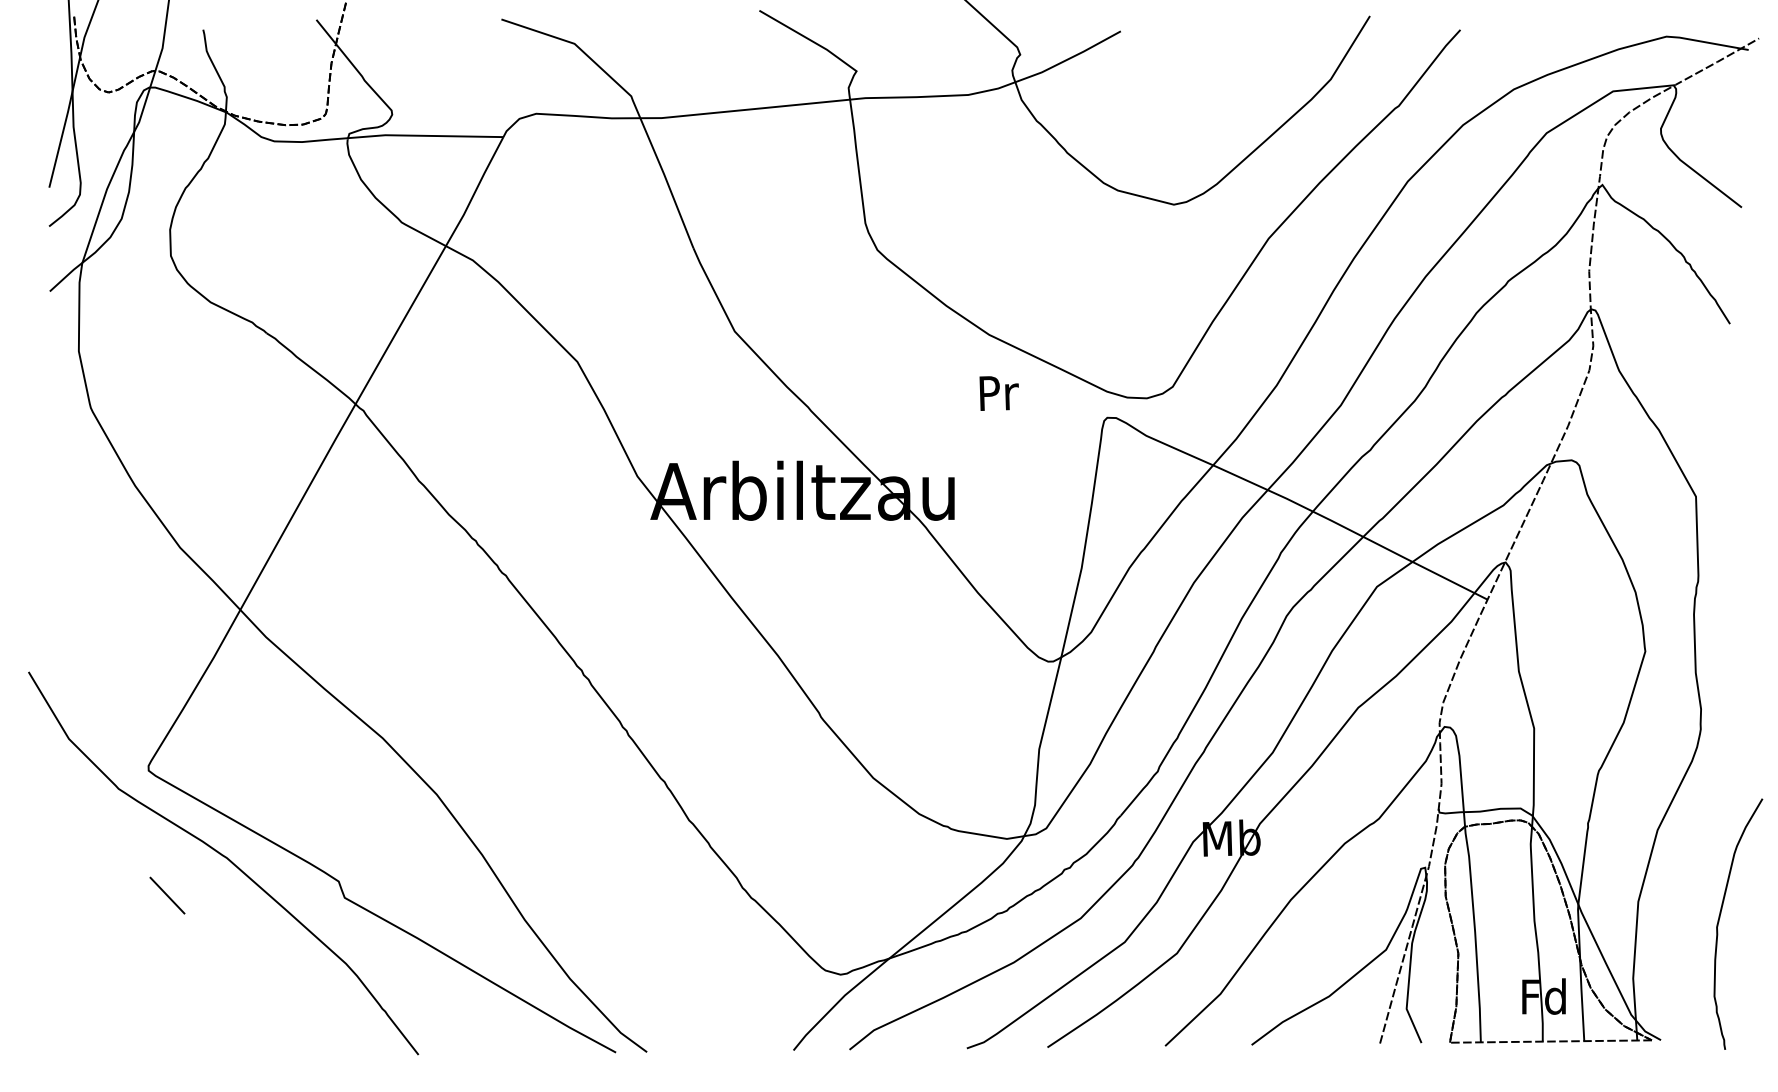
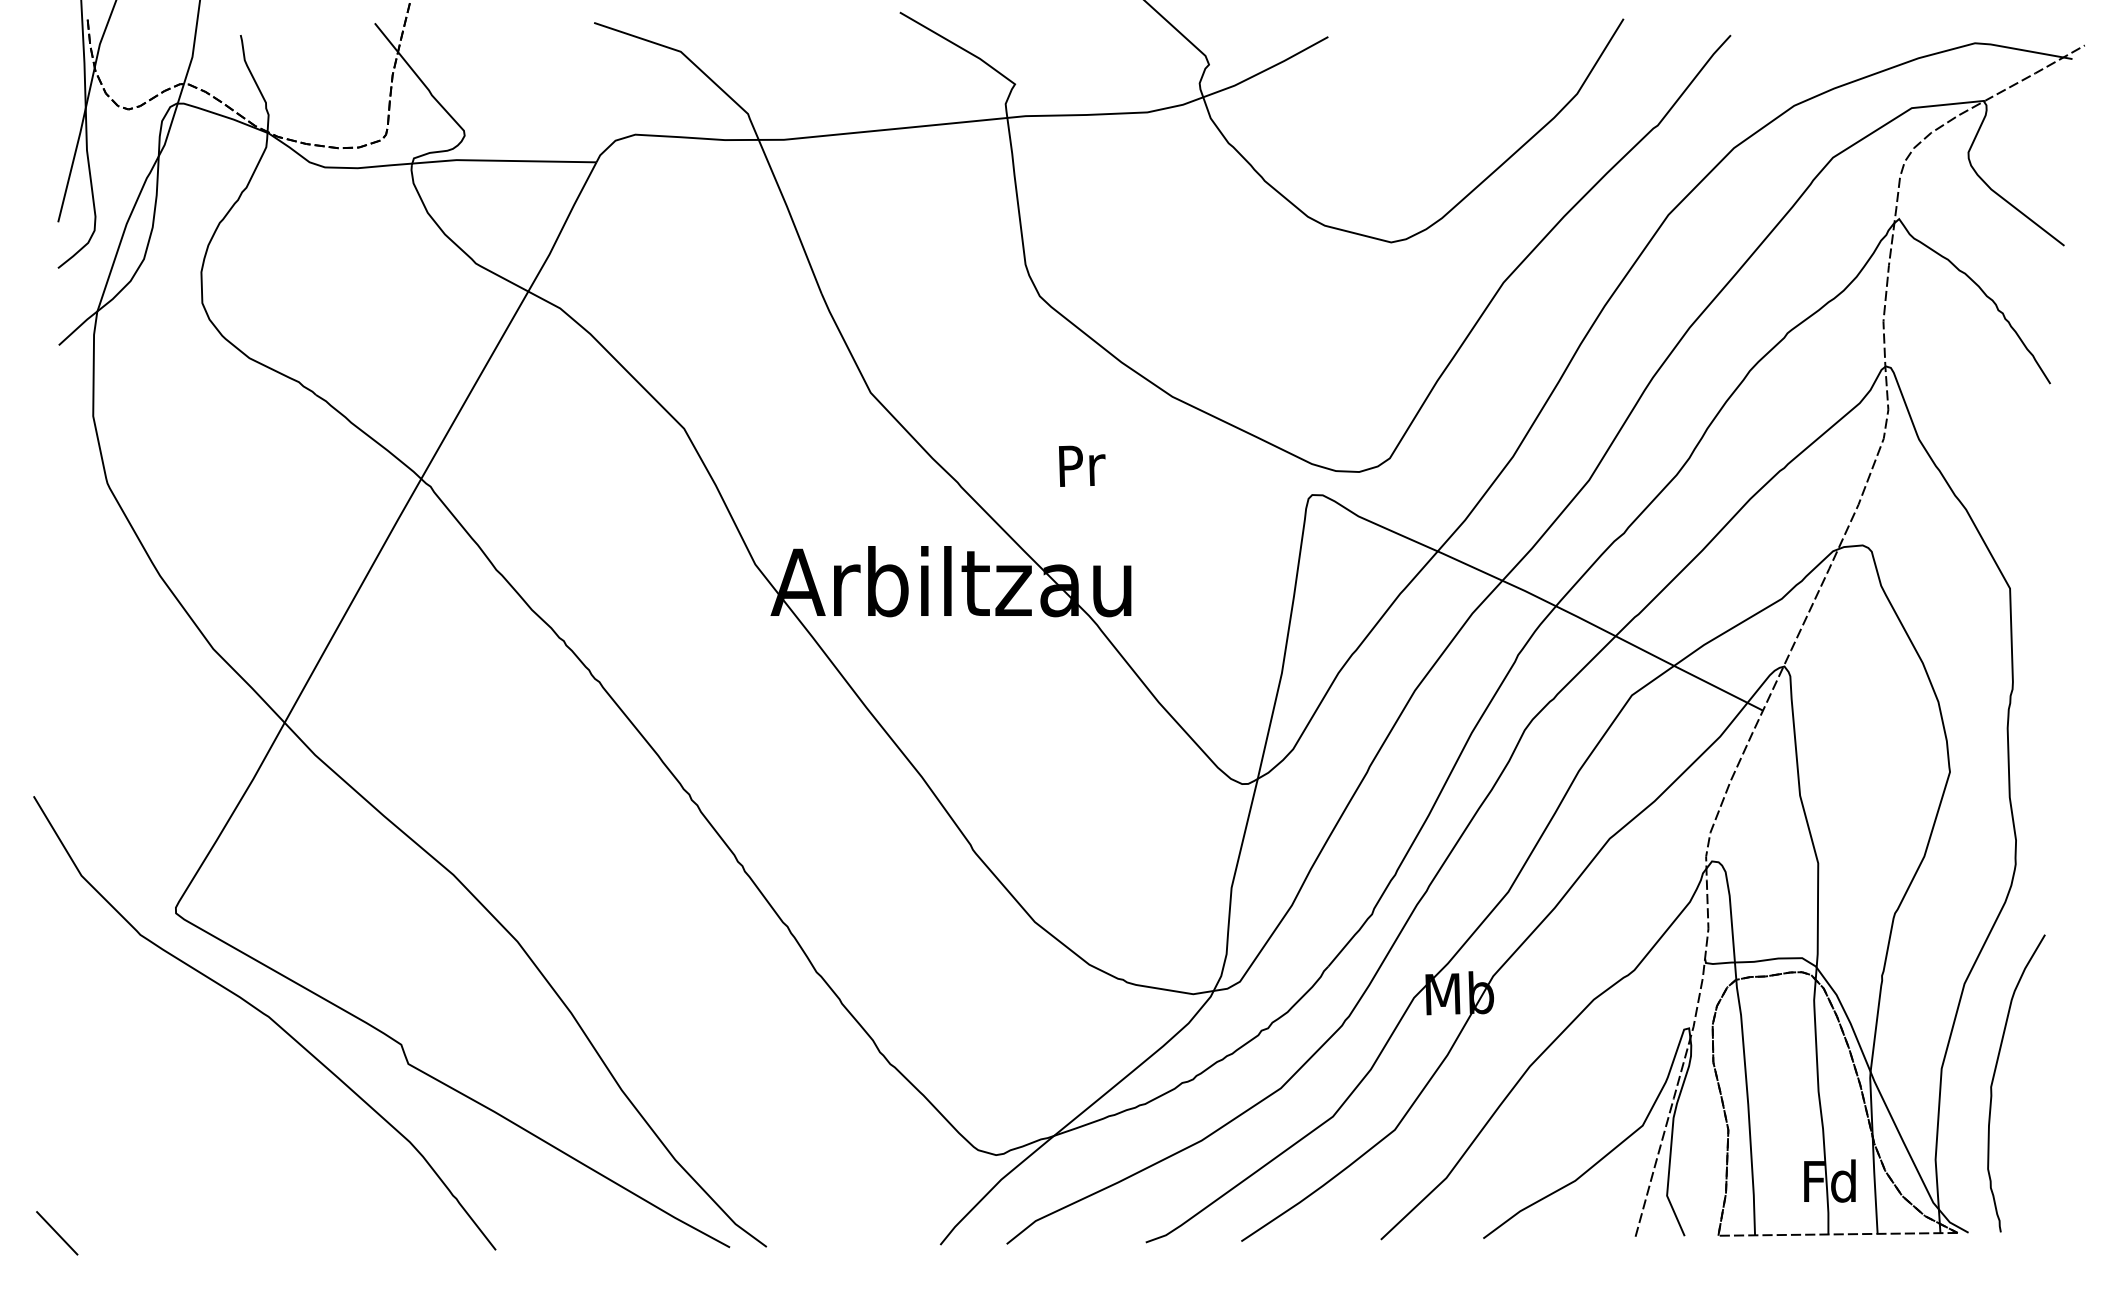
text: (998, 393) -> (1081, 466), moved
line: (167, 895) -> (57, 1233), moved
curve: (1720, 918) -> (1995, 1076), moved

